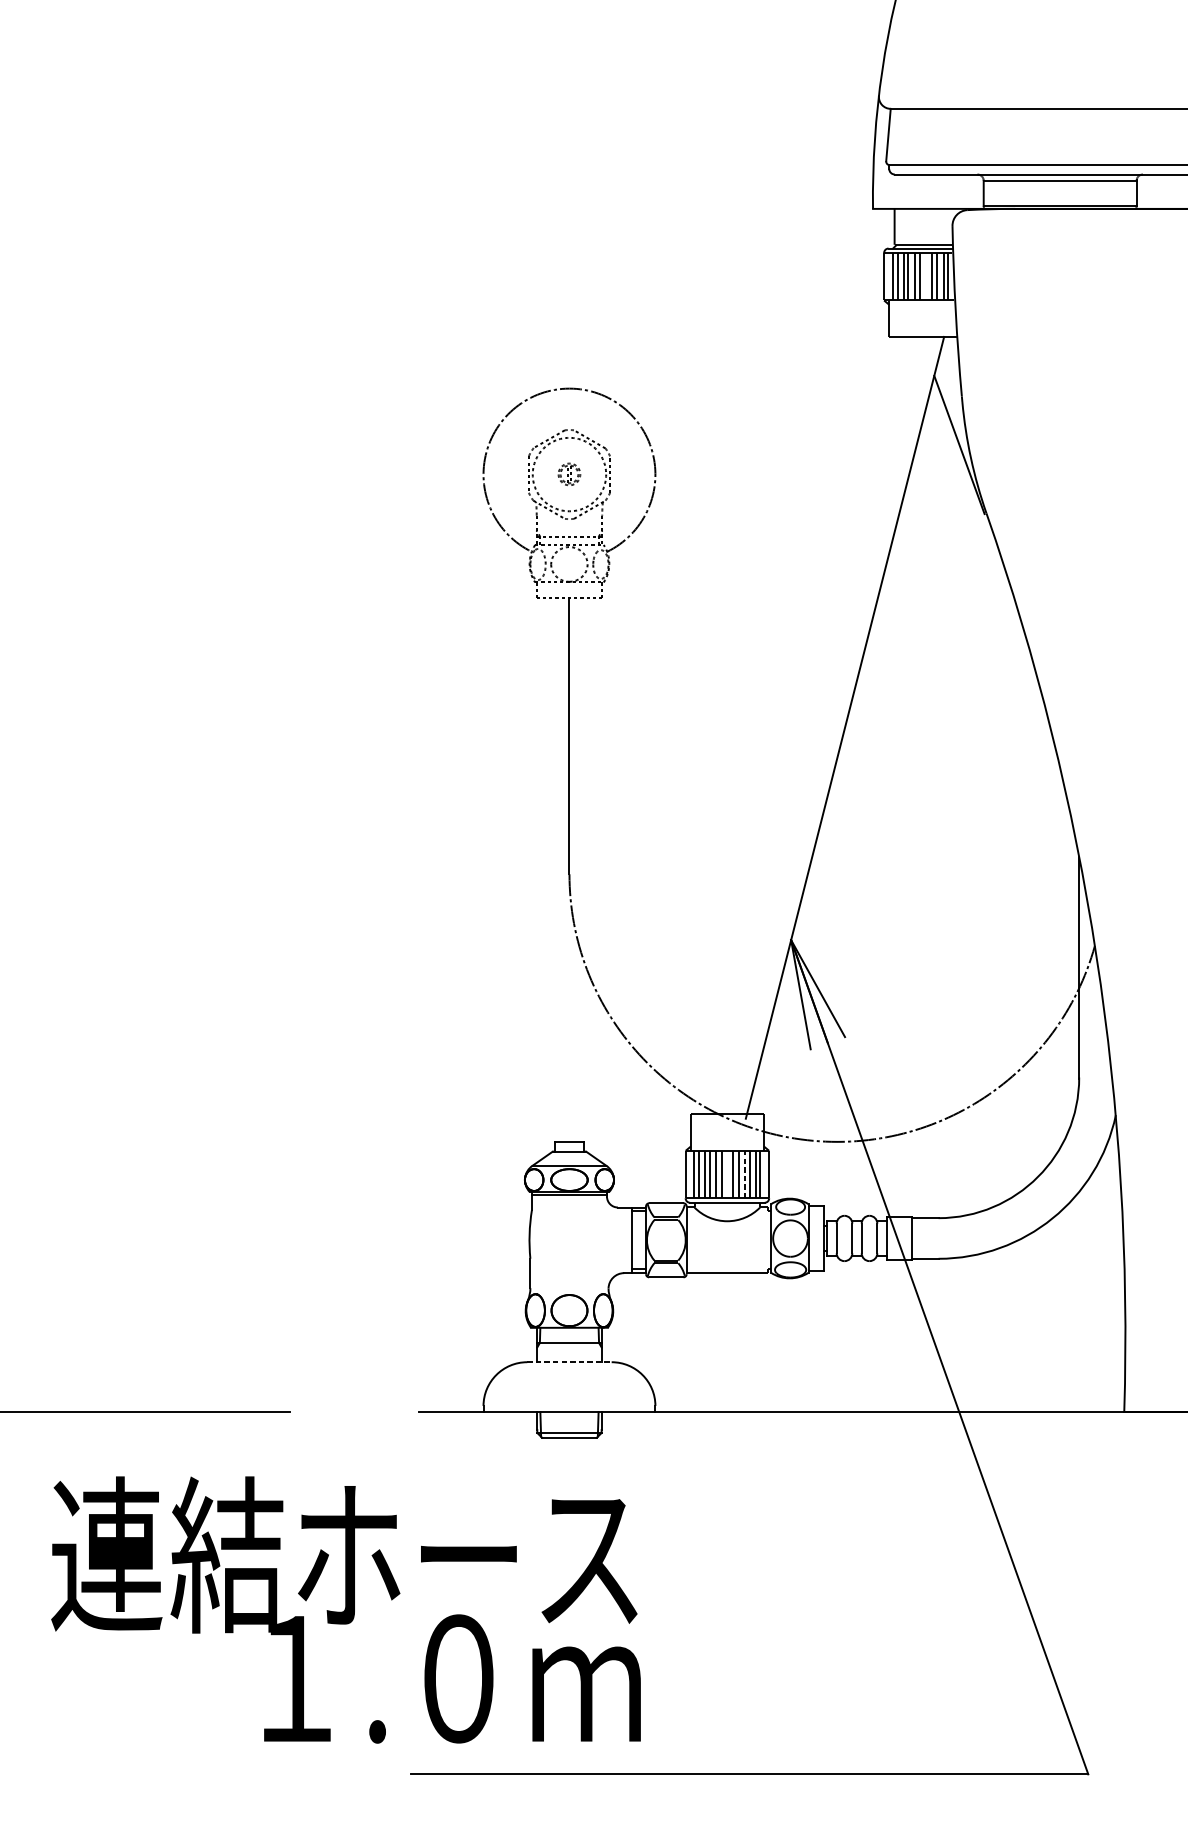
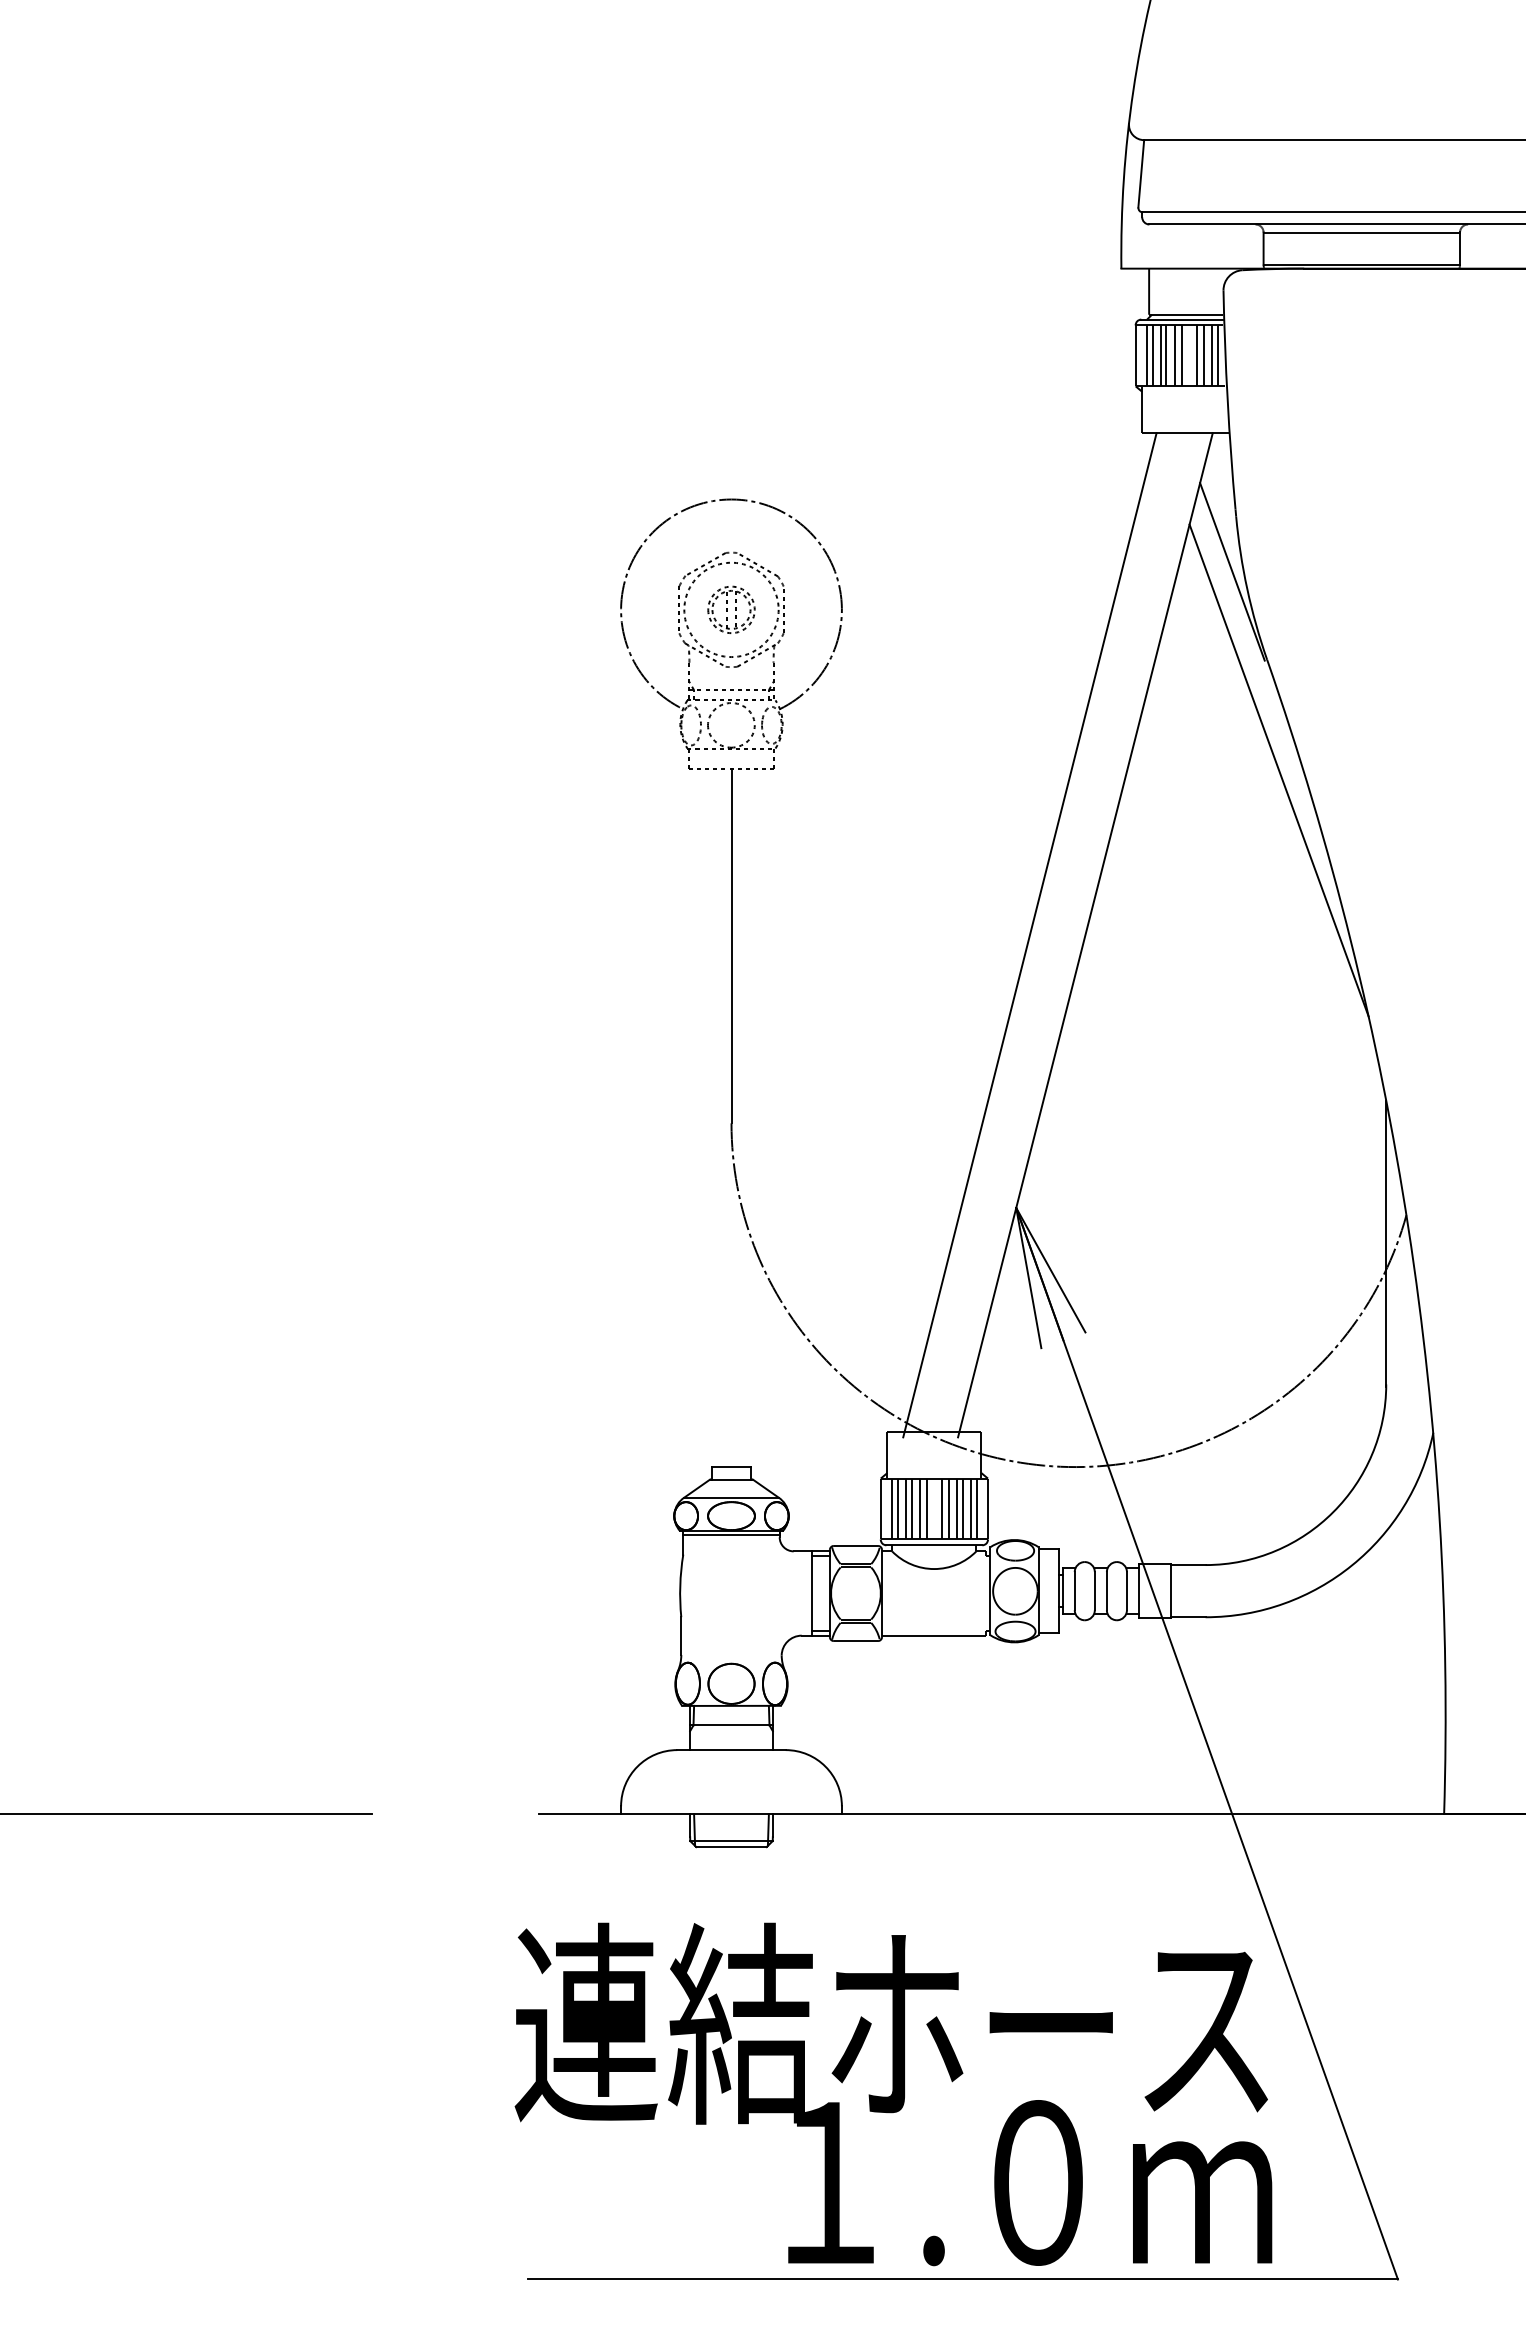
part: (569, 474) -> (731, 609), size x1.67
line: (995, 599) -> (1278, 770), added
line: (801, 728) -> (1029, 935), added
line: (745, 1174) -> (957, 1508), dashed -> solid
line: (570, 1362) -> (732, 1750), dashed -> solid
text: (346, 1610) -> (893, 2094), moved

